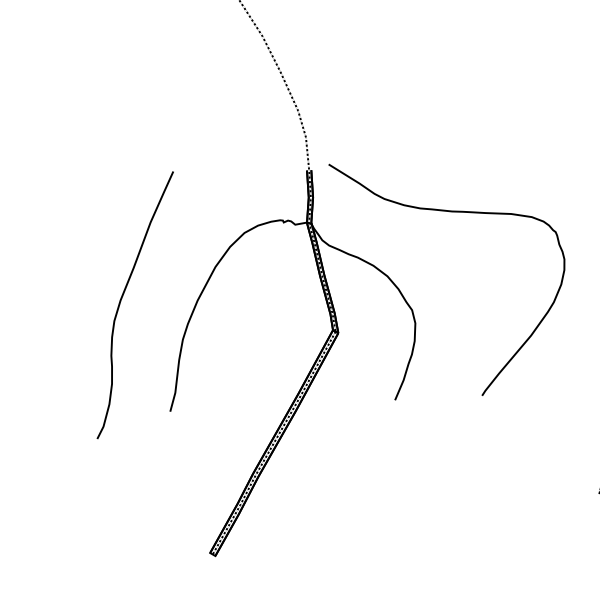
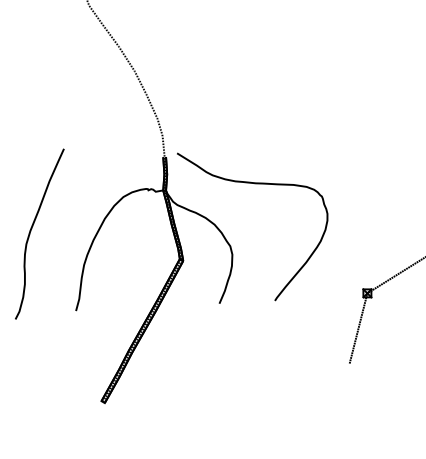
curve: (122, 301) -> (31, 231), moved

